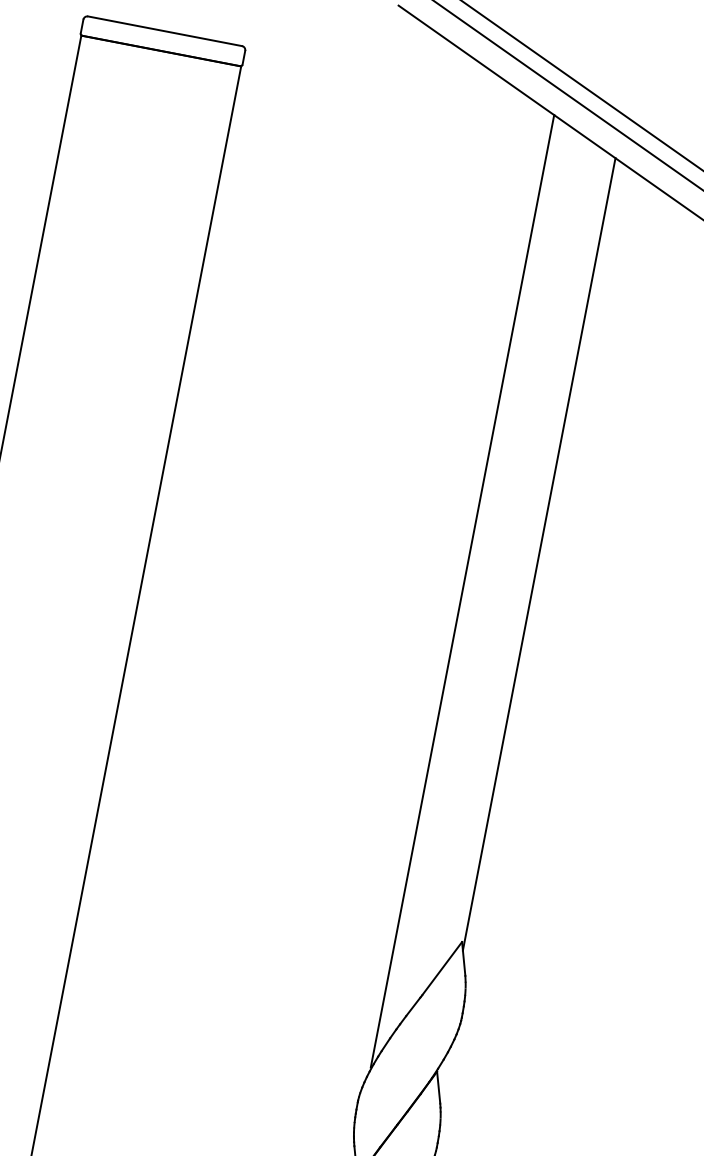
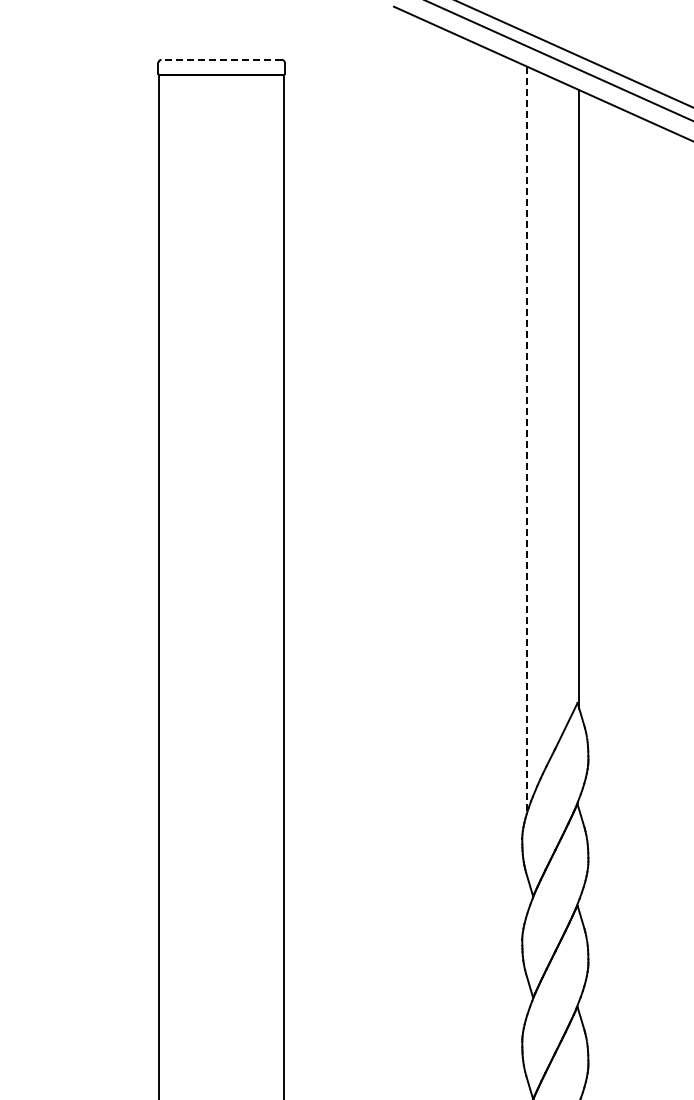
line: (164, 30) -> (221, 59), solid -> dashed
line: (463, 591) -> (527, 438), solid -> dashed

